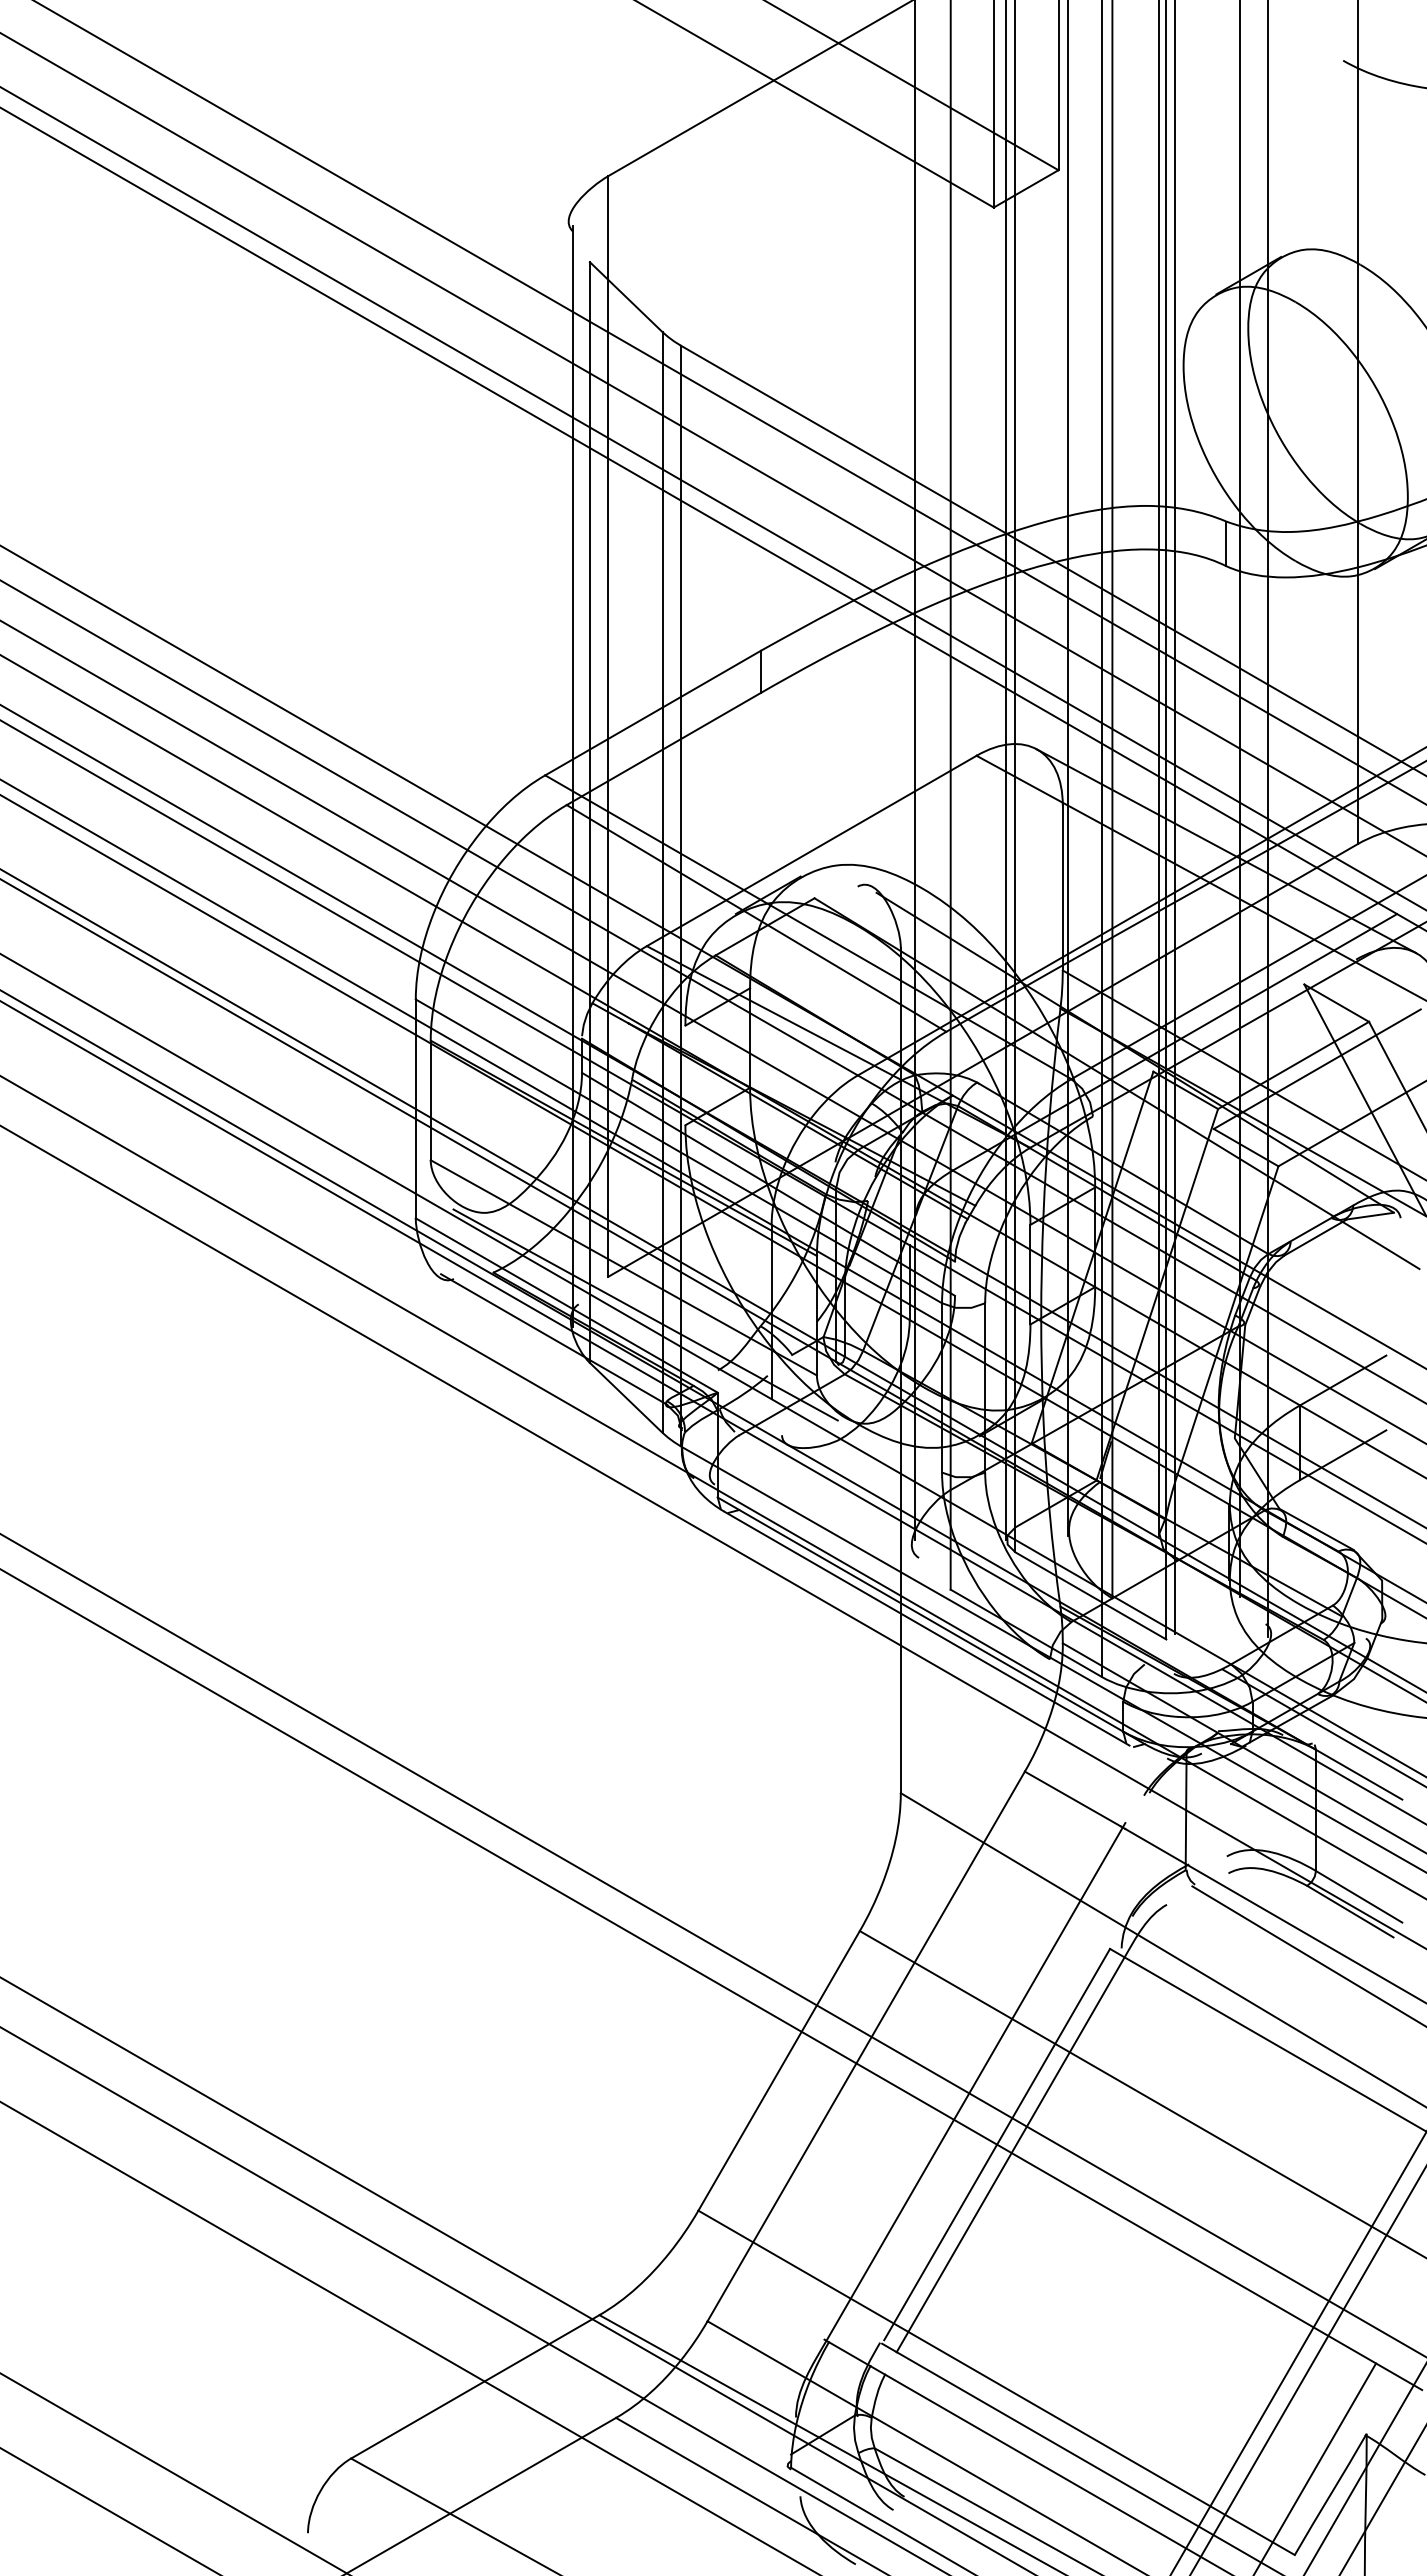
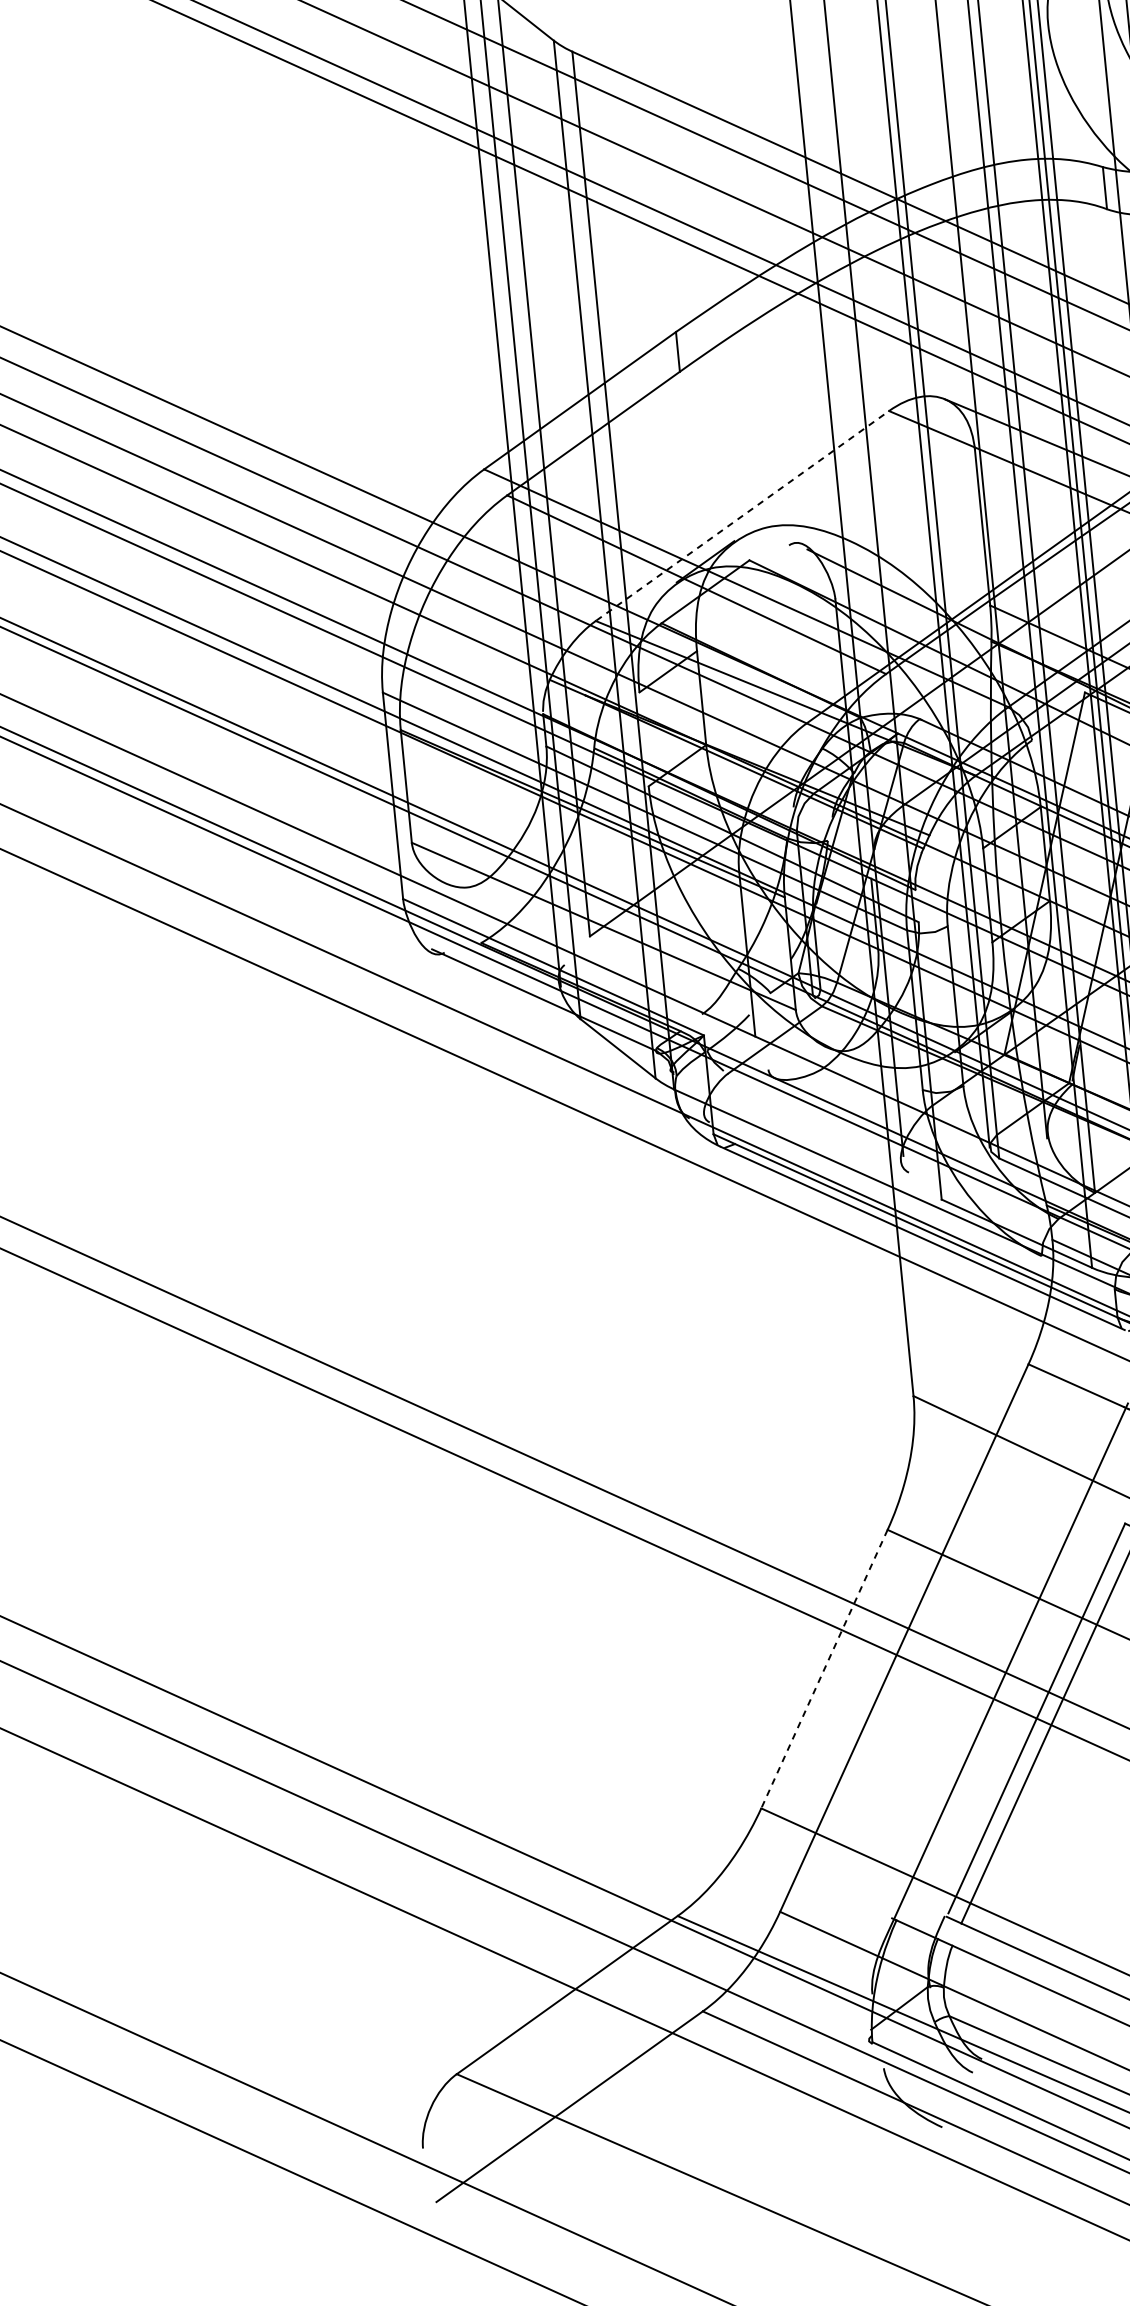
line: (812, 850) -> (743, 515), solid -> dashed
line: (645, 1314) -> (628, 968), removed
line: (778, 2071) -> (823, 1669), solid -> dashed

